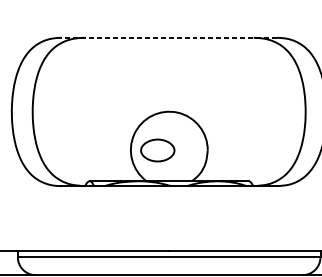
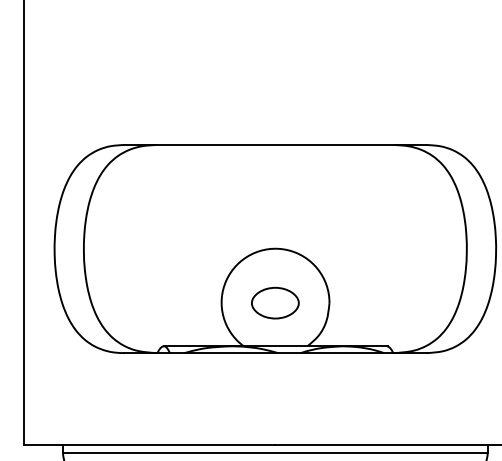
line: (168, 38) -> (274, 145), dashed -> solid
part: (157, 150) -> (275, 302), moved

